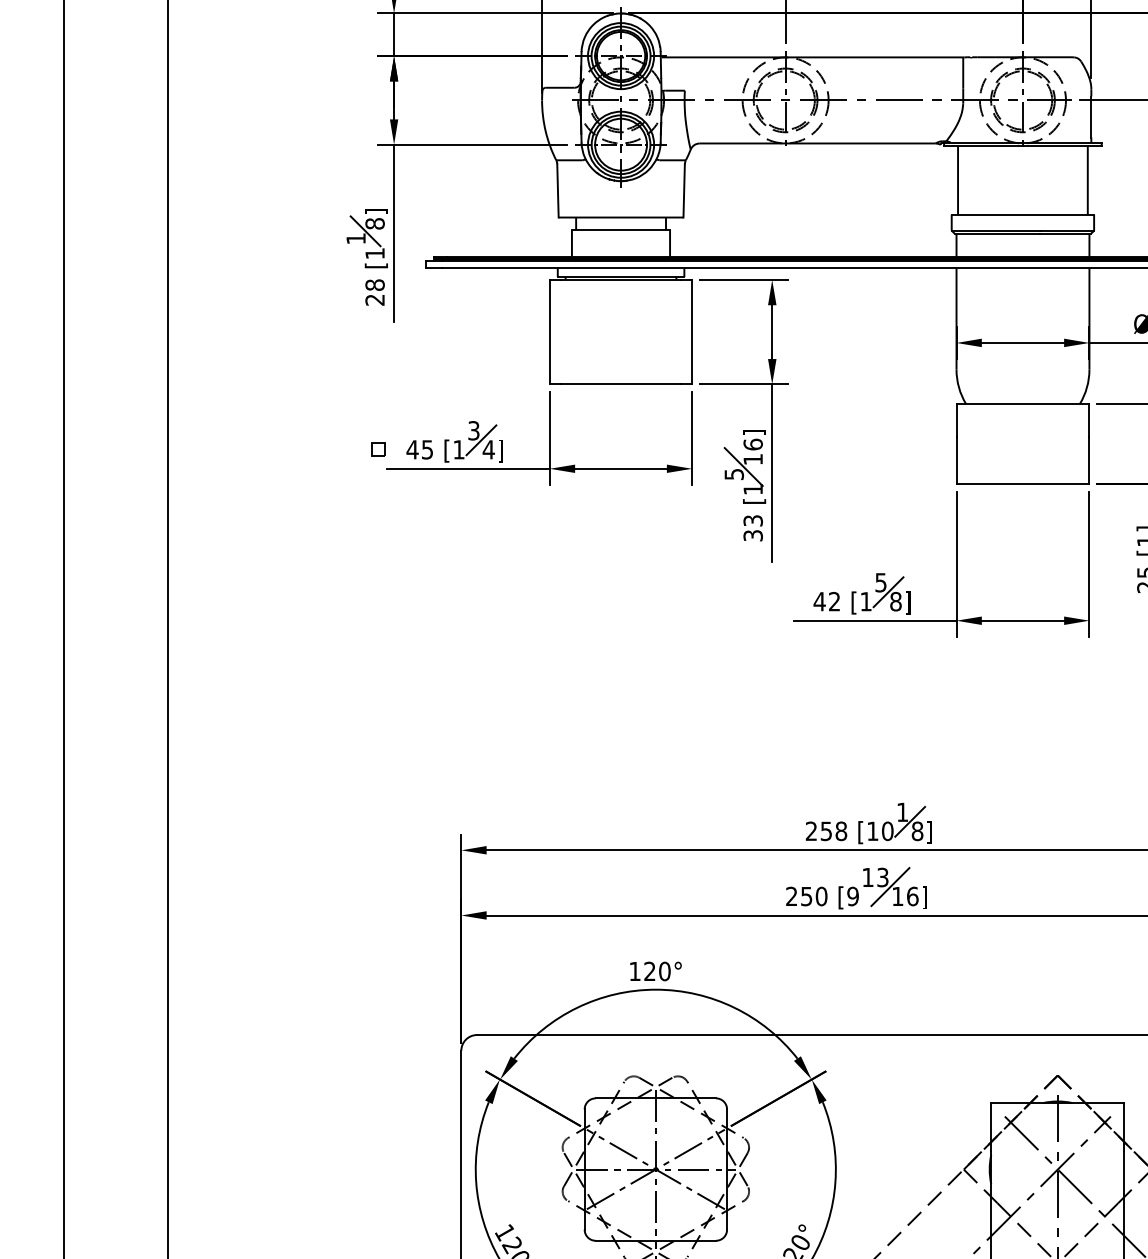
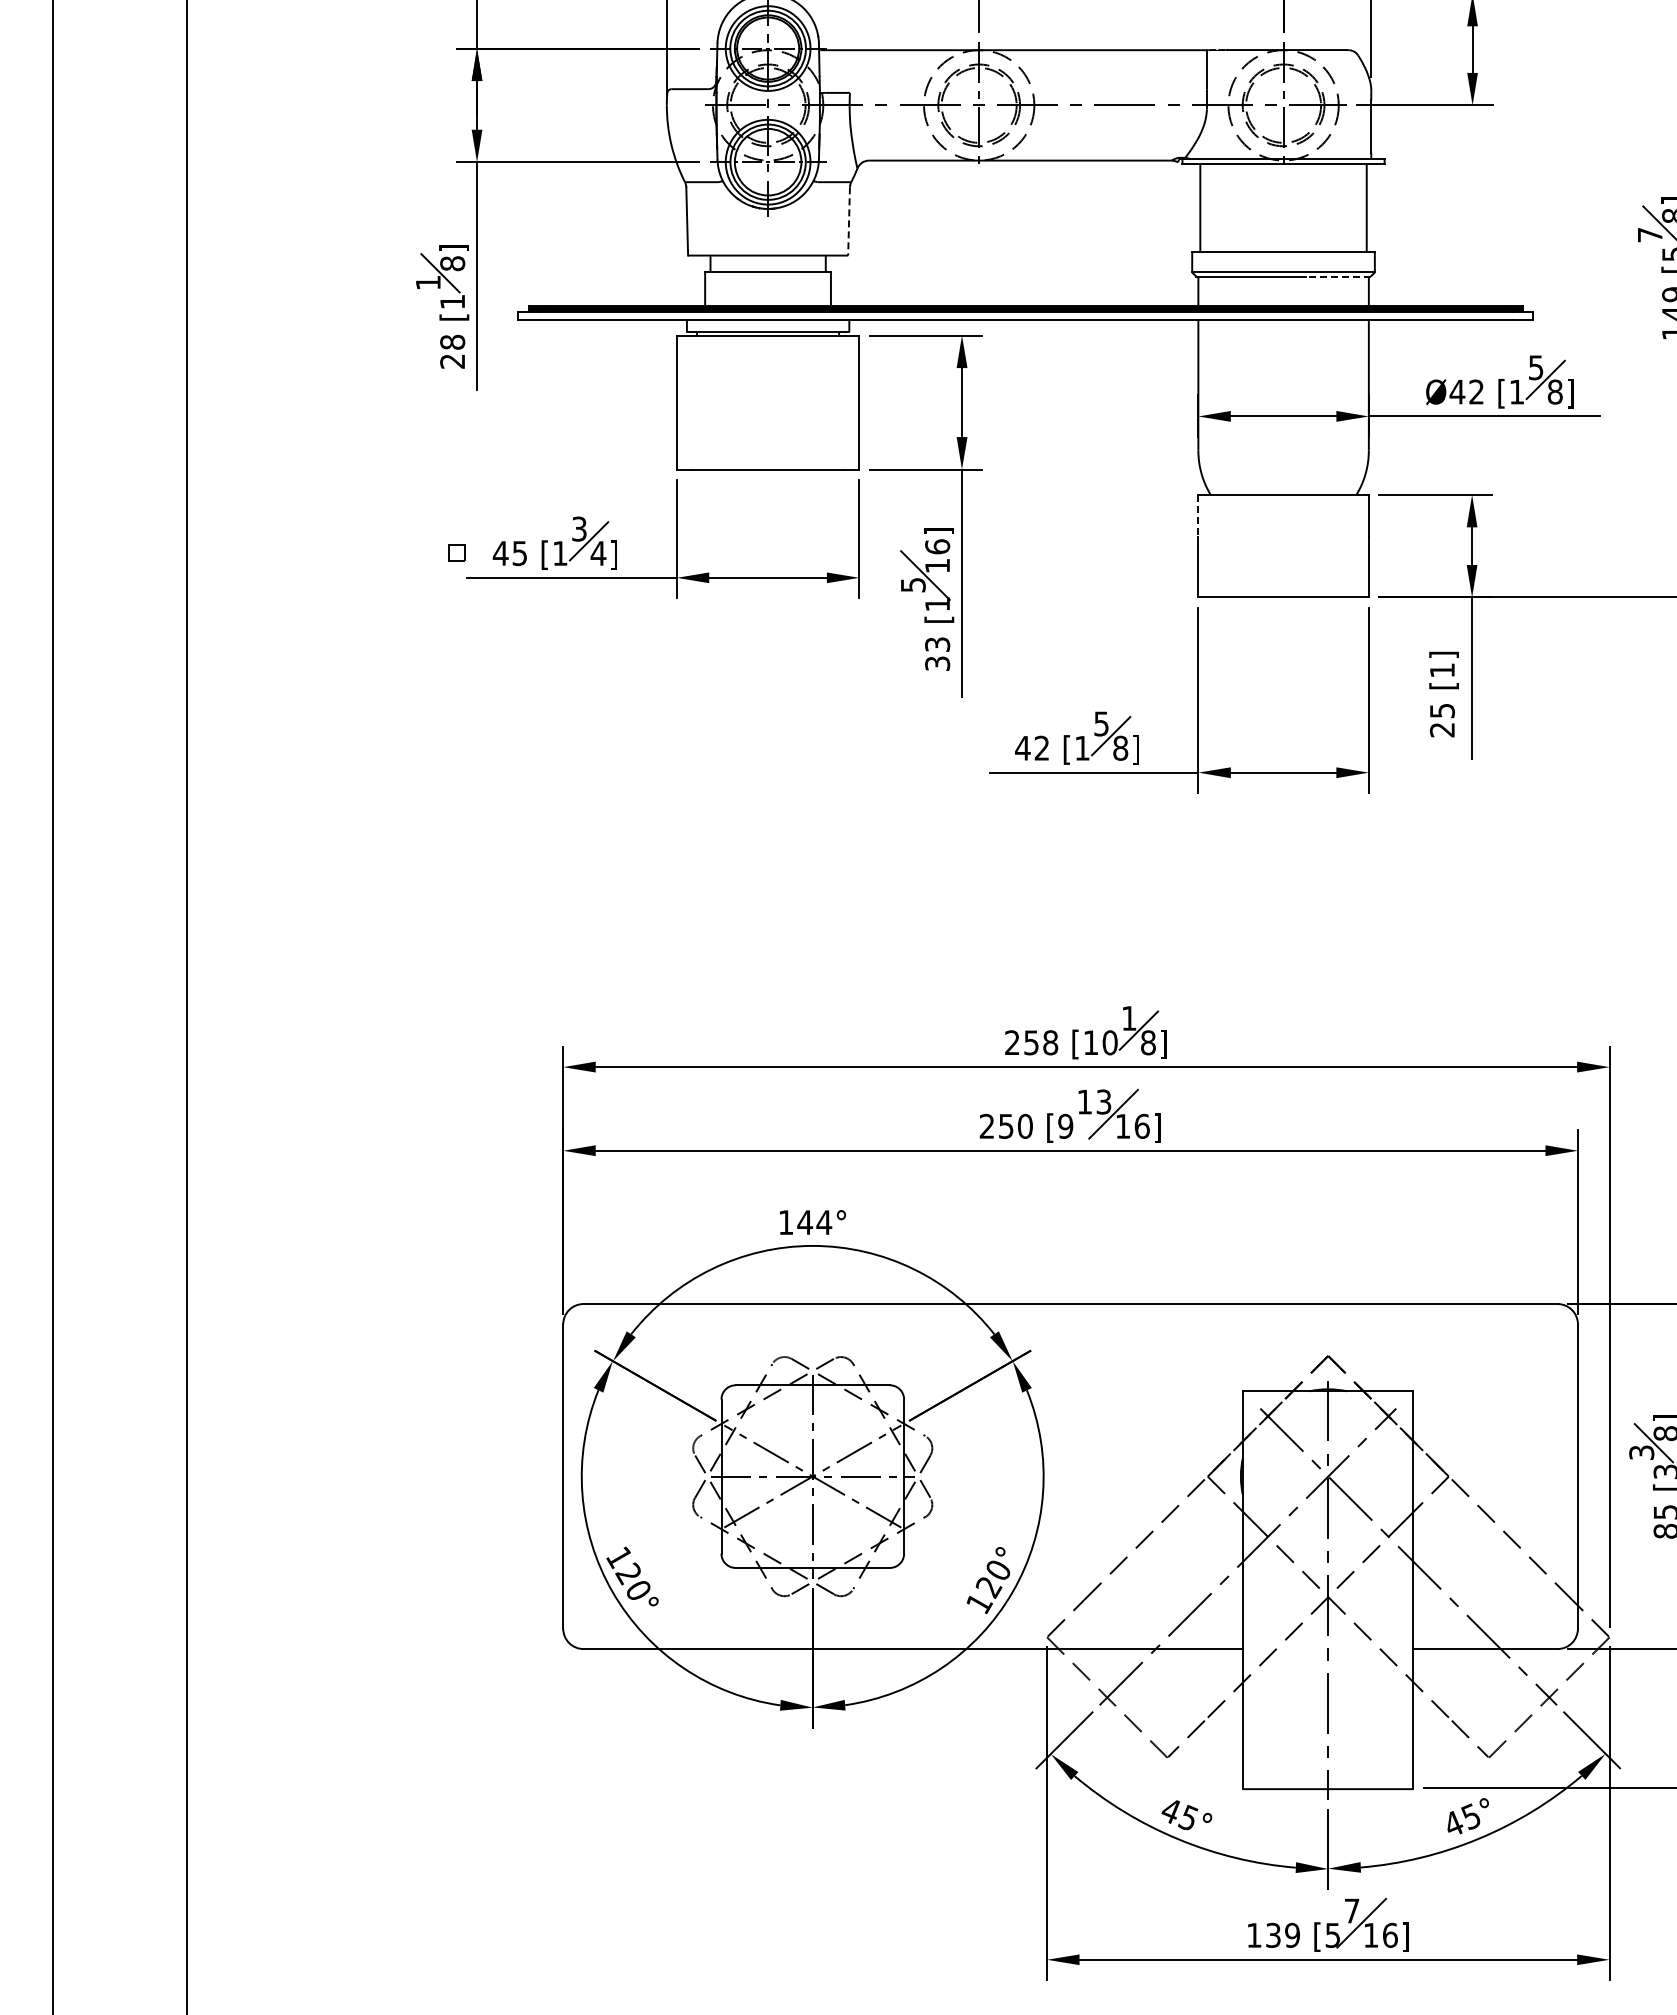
line: (684, 190) -> (849, 221), solid -> dashed
line: (1065, 233) -> (1338, 276), solid -> dashed
line: (956, 420) -> (1198, 515), solid -> dashed
text: (657, 971) -> (814, 1222), 120° -> 144°

